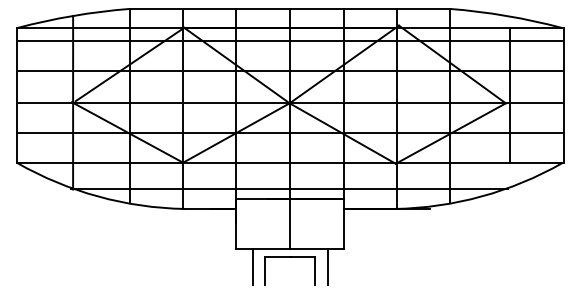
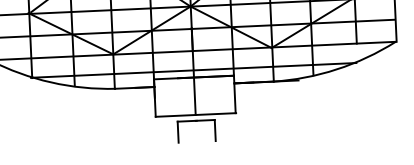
line: (252, 267) -> (168, 130), removed
line: (327, 267) -> (224, 127), removed

